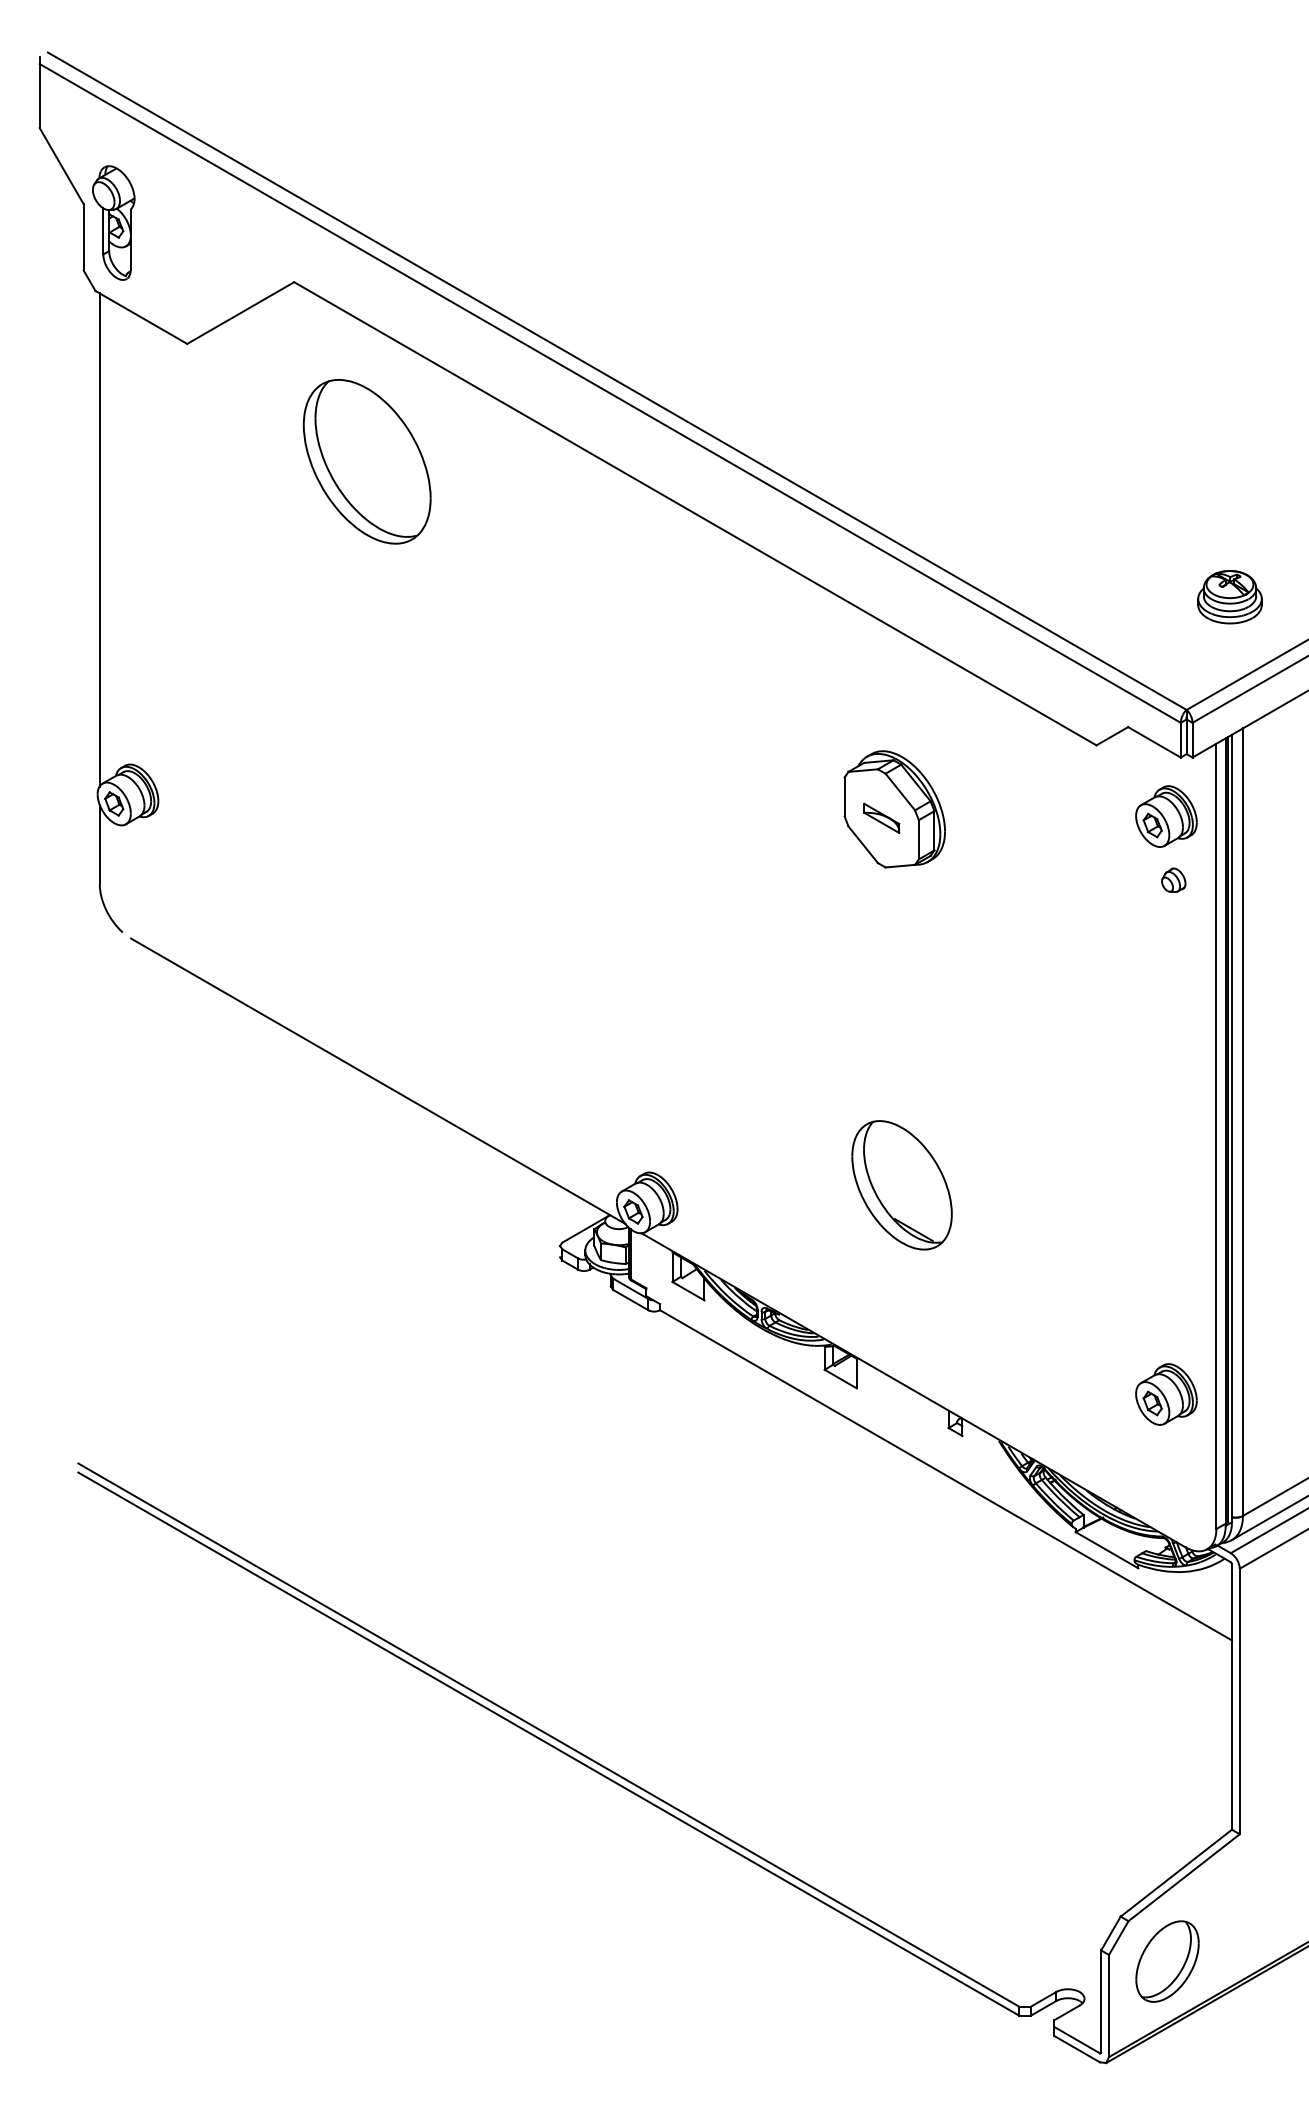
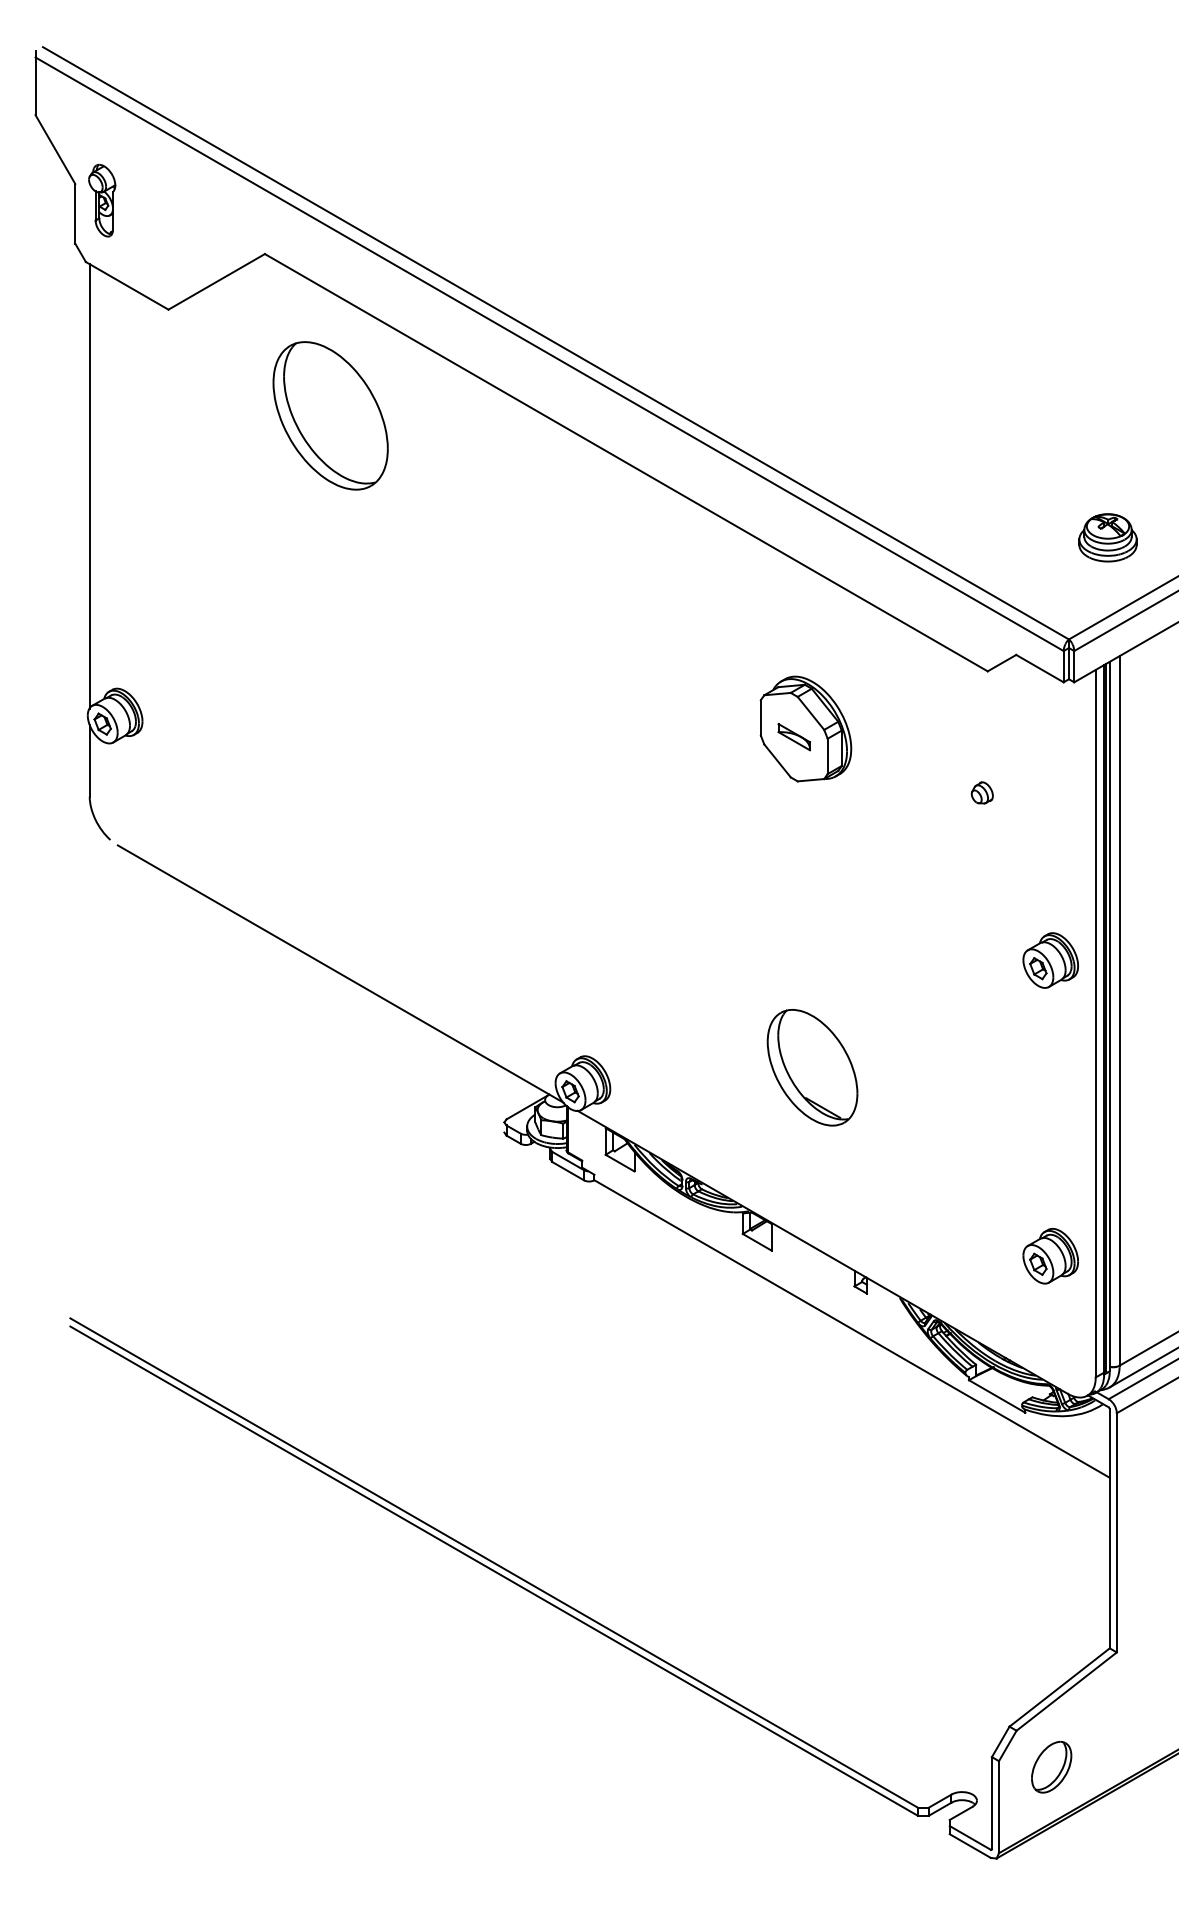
part: (112, 222) -> (101, 200), size x0.7
part: (1166, 816) -> (1050, 960), moved
part: (1172, 879) -> (981, 792), moved
part: (1167, 1961) -> (1051, 1767), size x0.7

